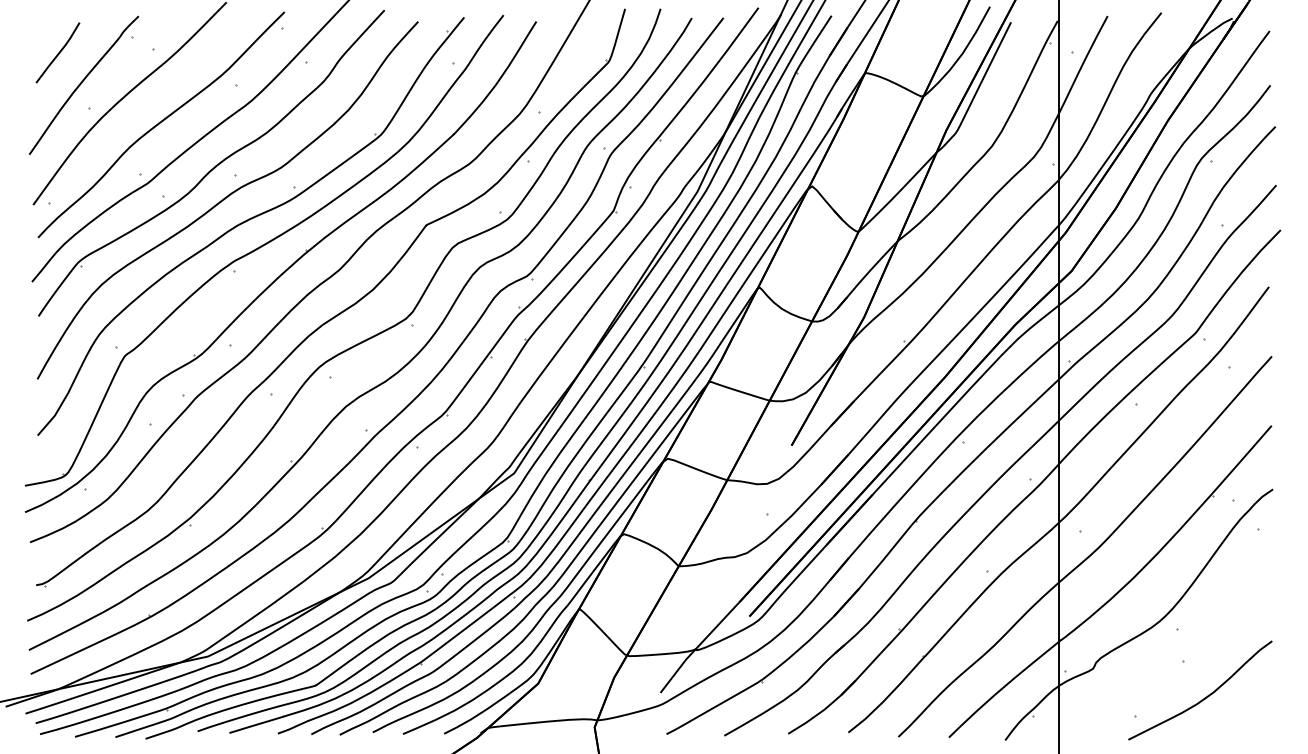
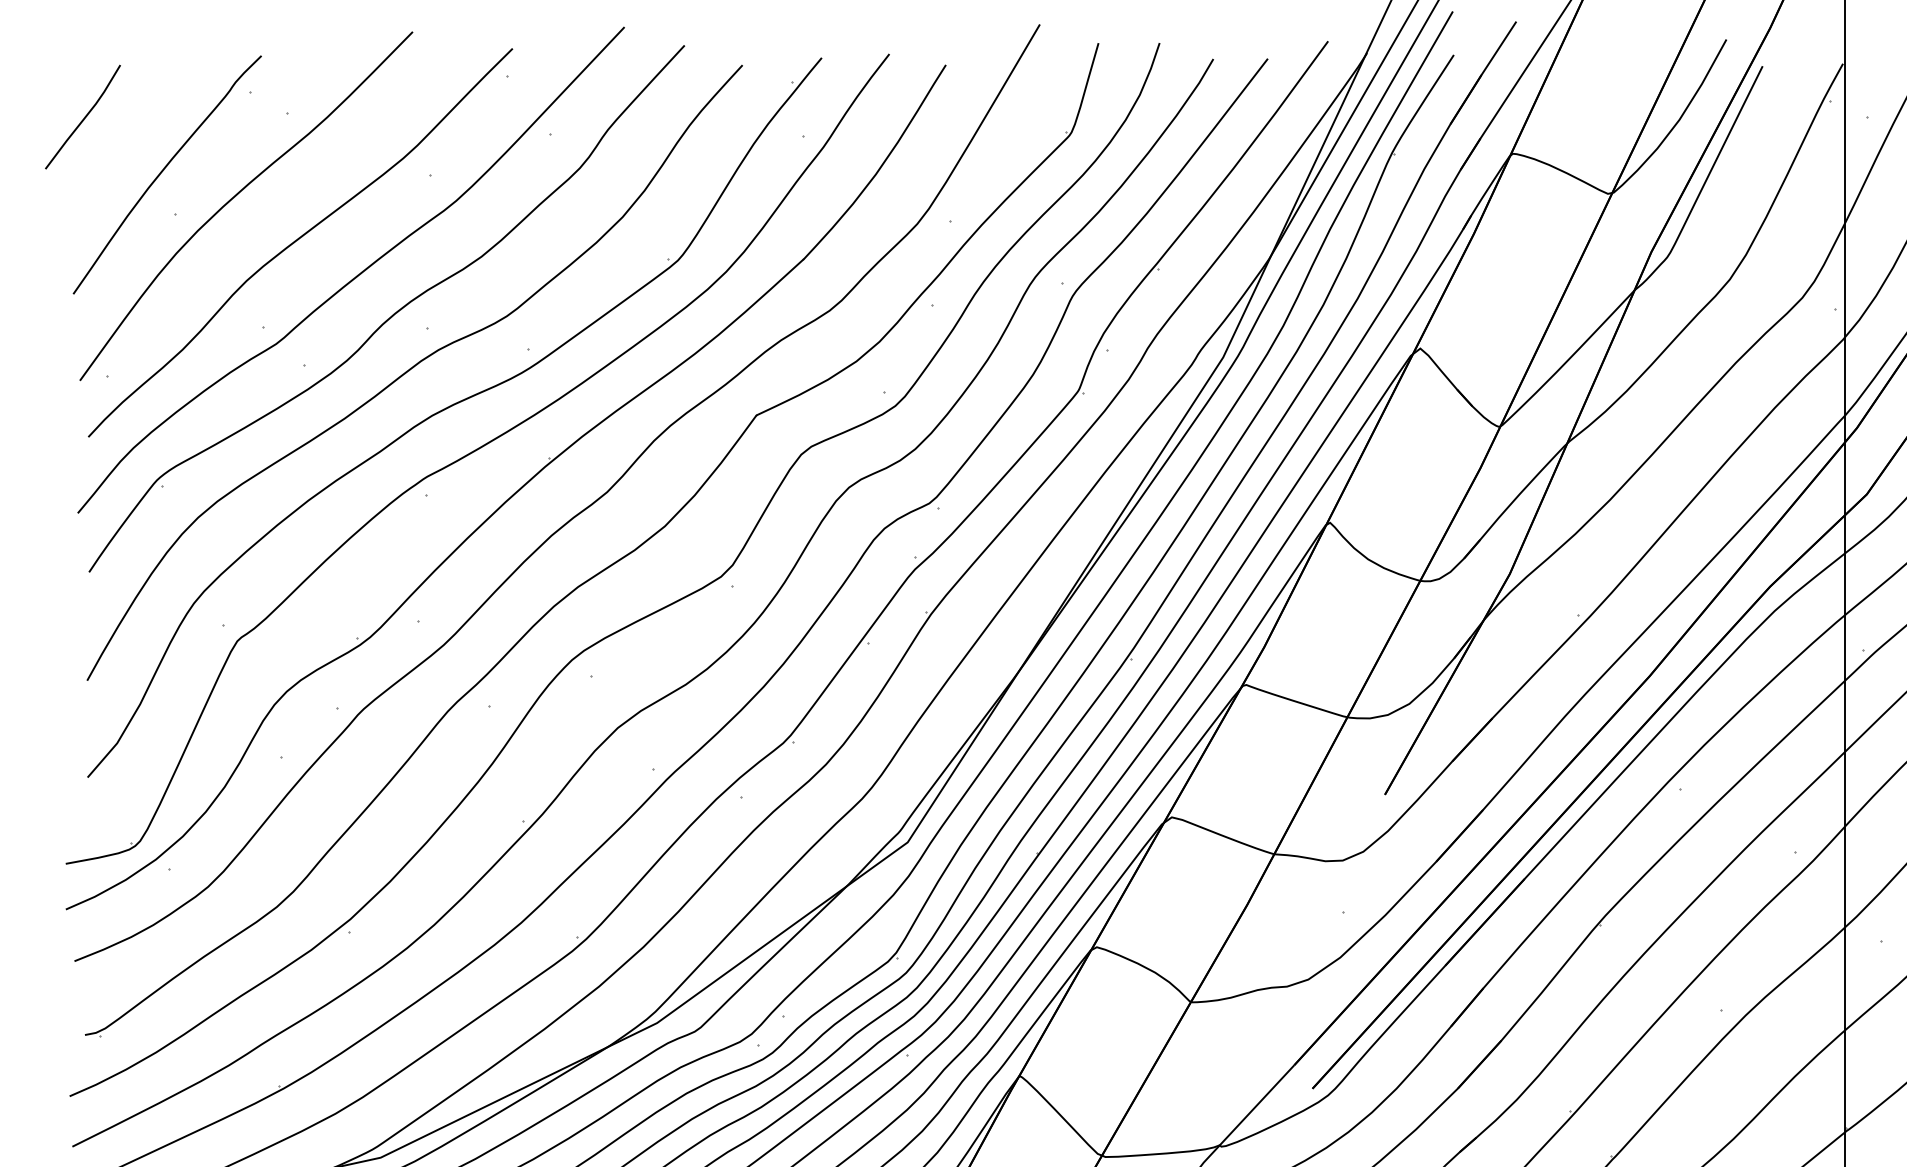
curve: (58, 52) -> (83, 116), moved

